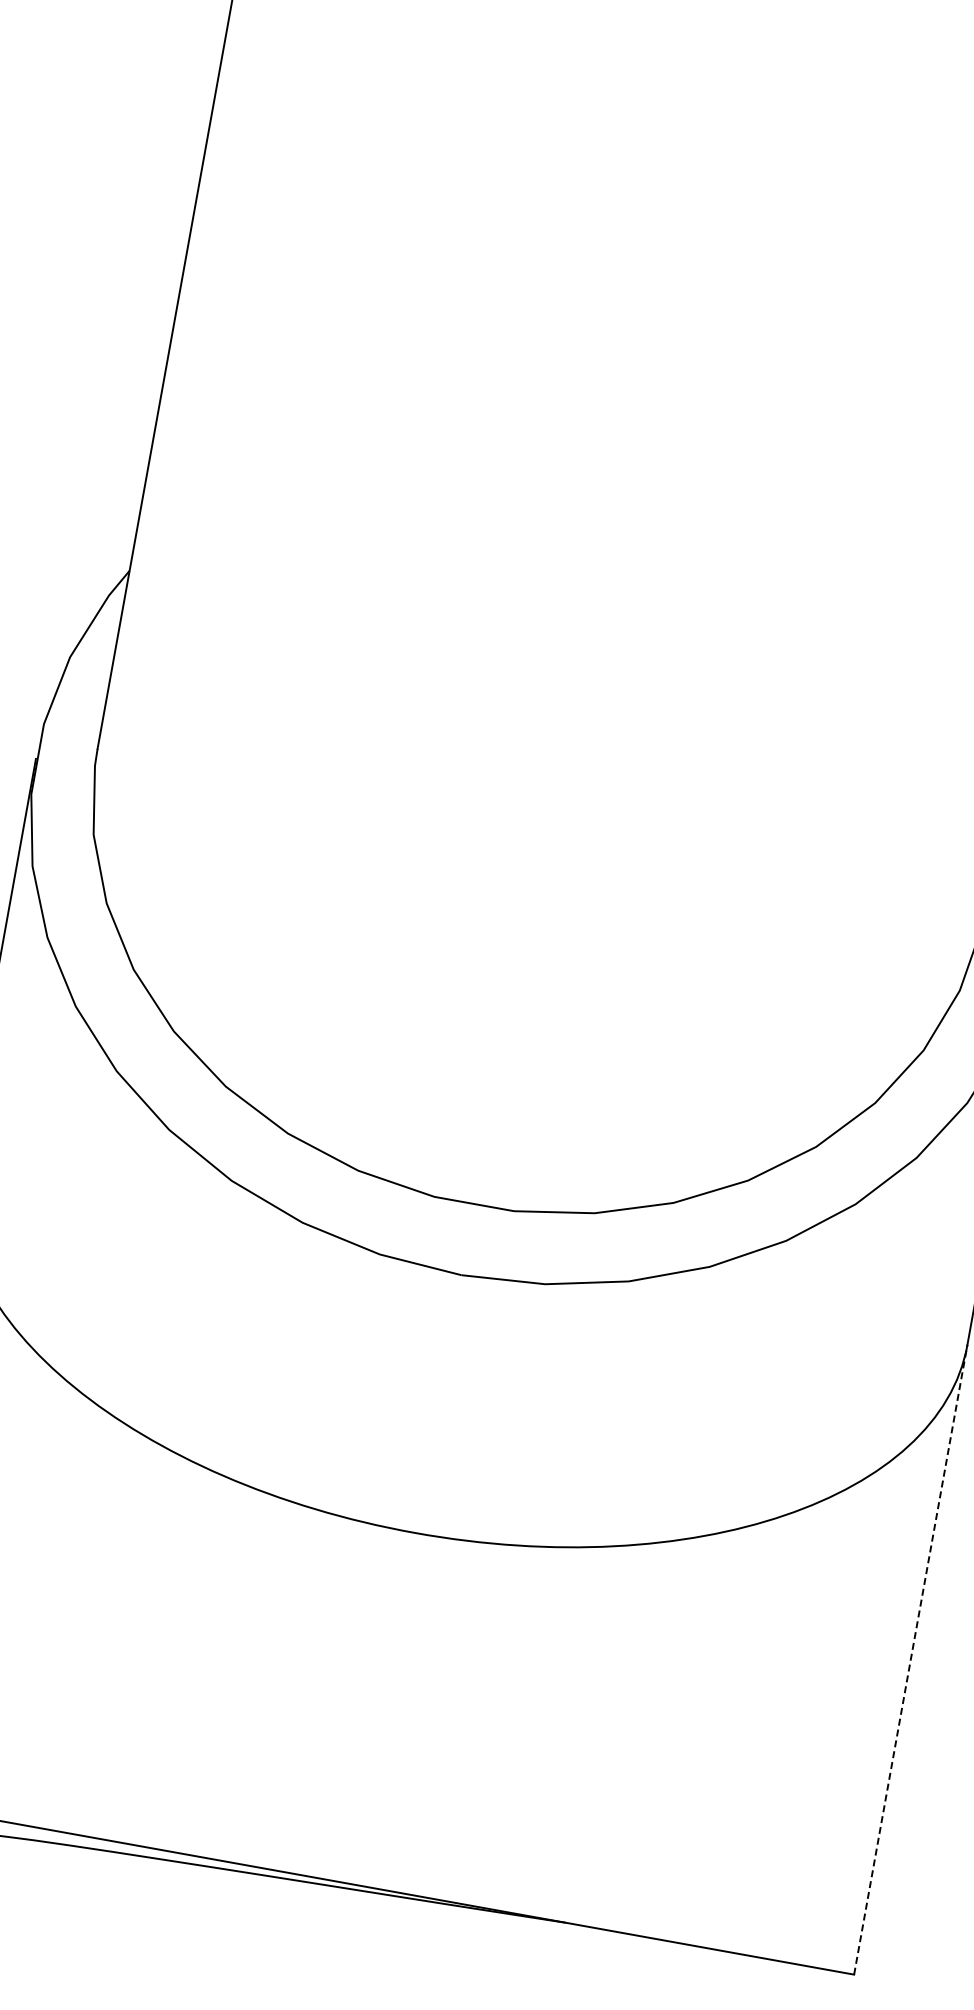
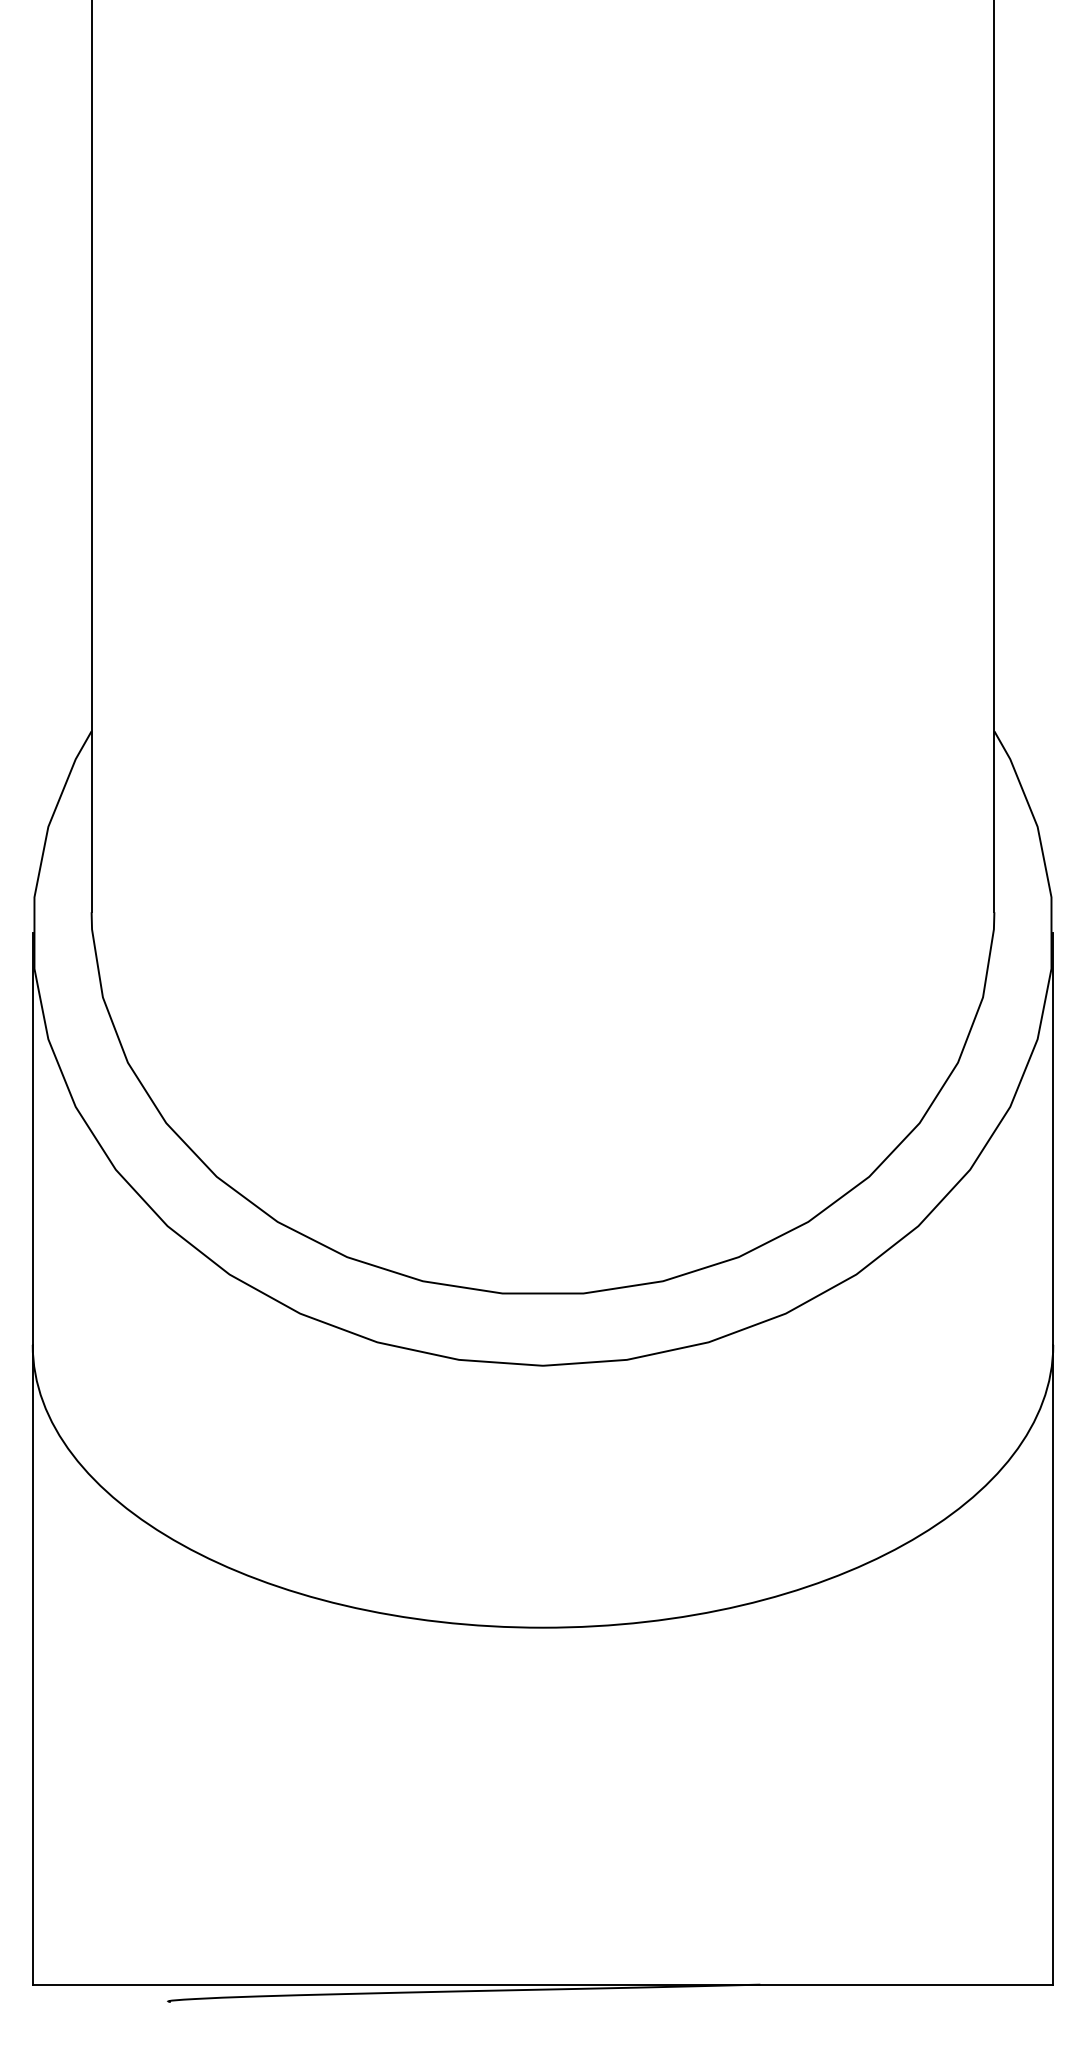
line: (911, 1659) -> (1053, 1664), dashed -> solid

